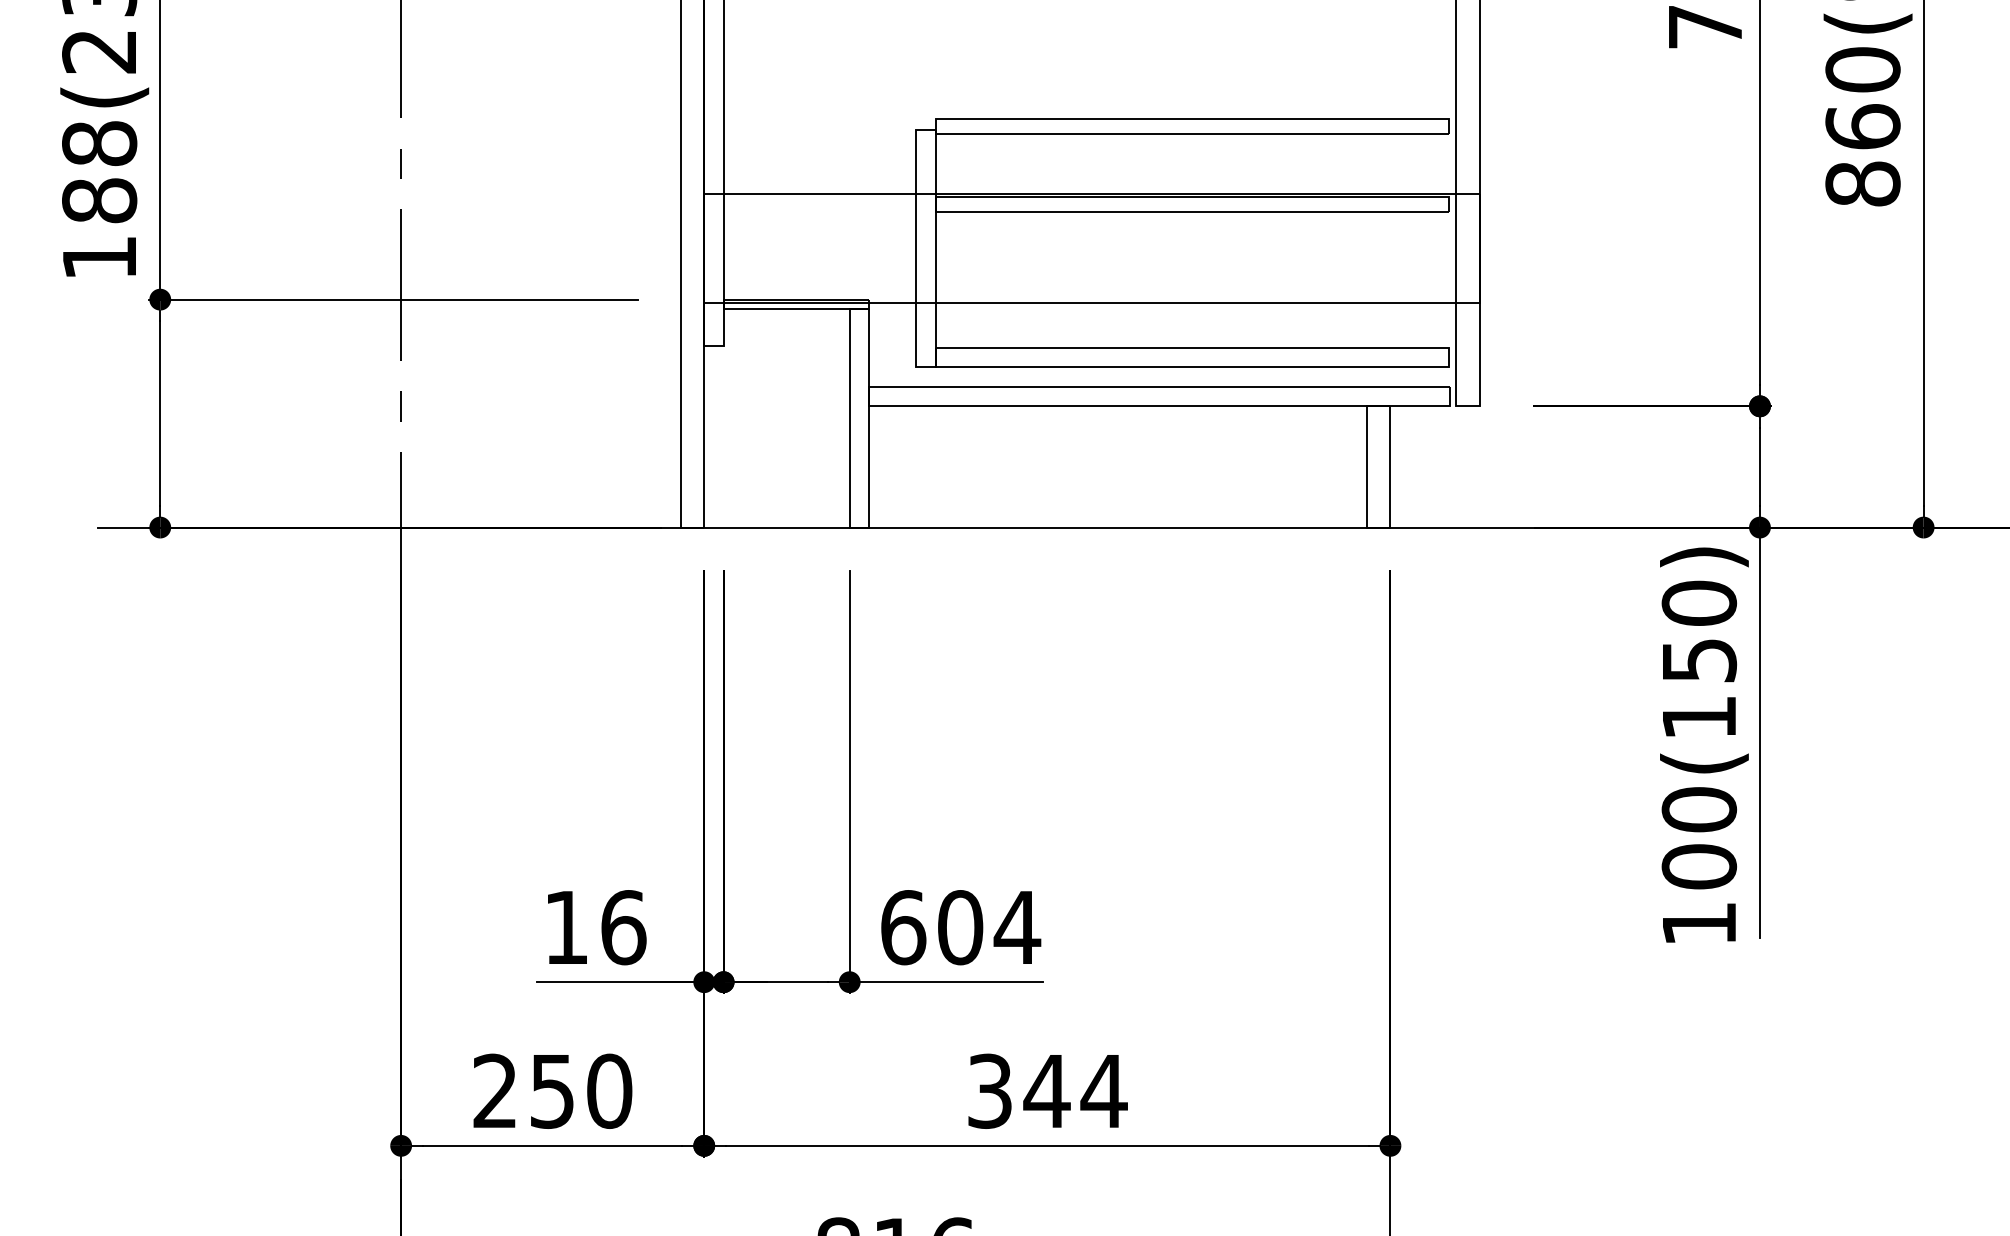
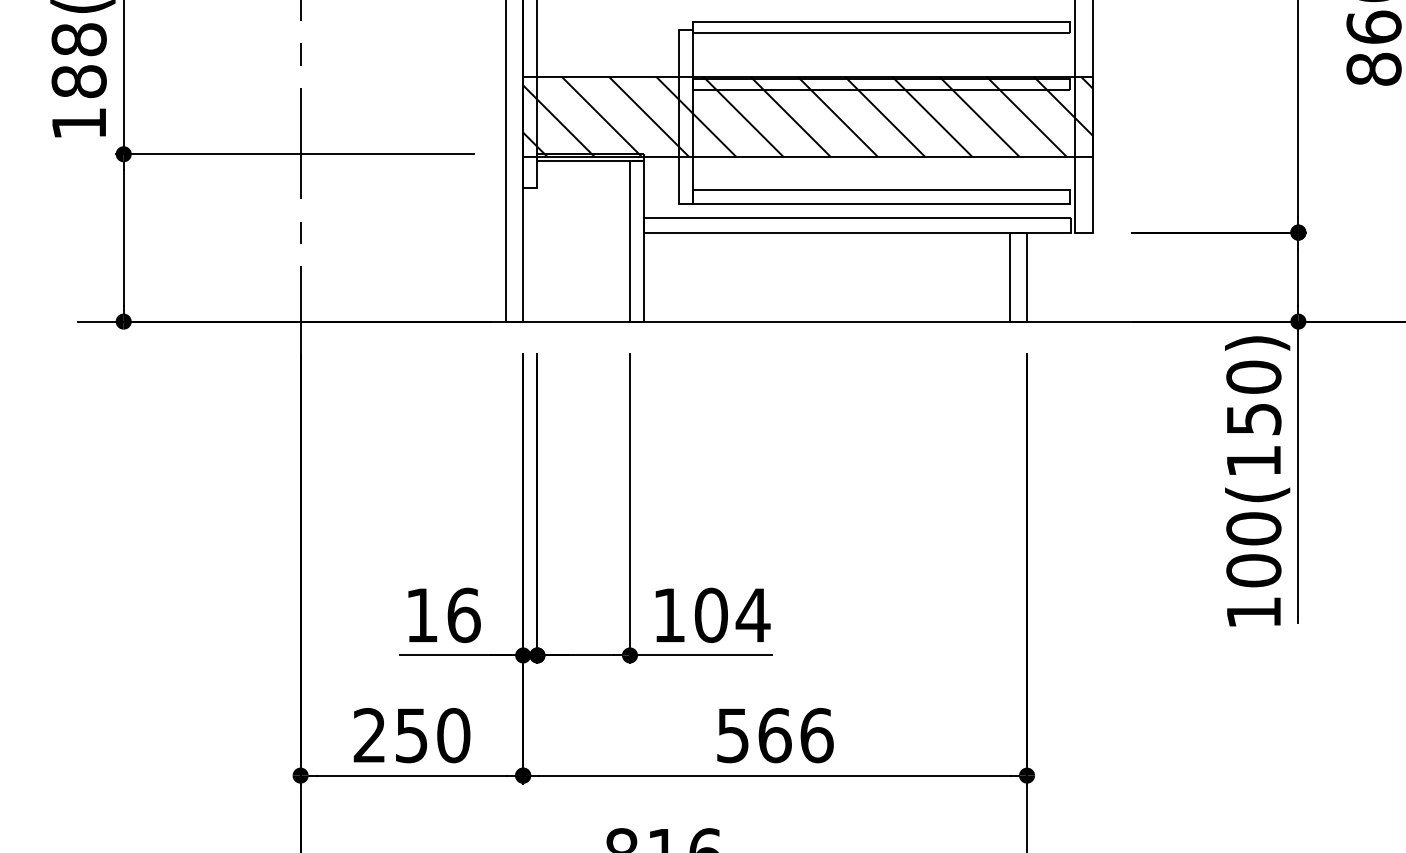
hatch: (1091, 248) -> (807, 116), added
text: (903, 927) -> (669, 615), 604 -> 104
text: (1047, 1090) -> (775, 734), 344 -> 566

